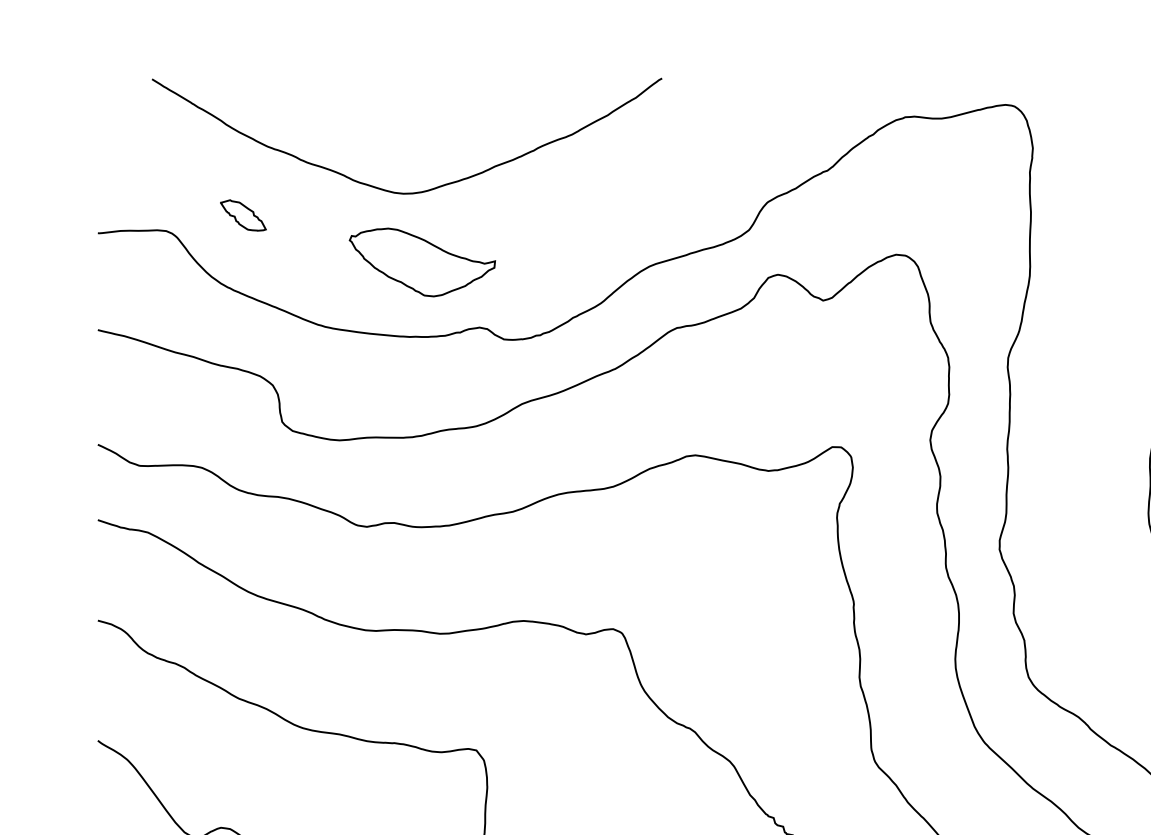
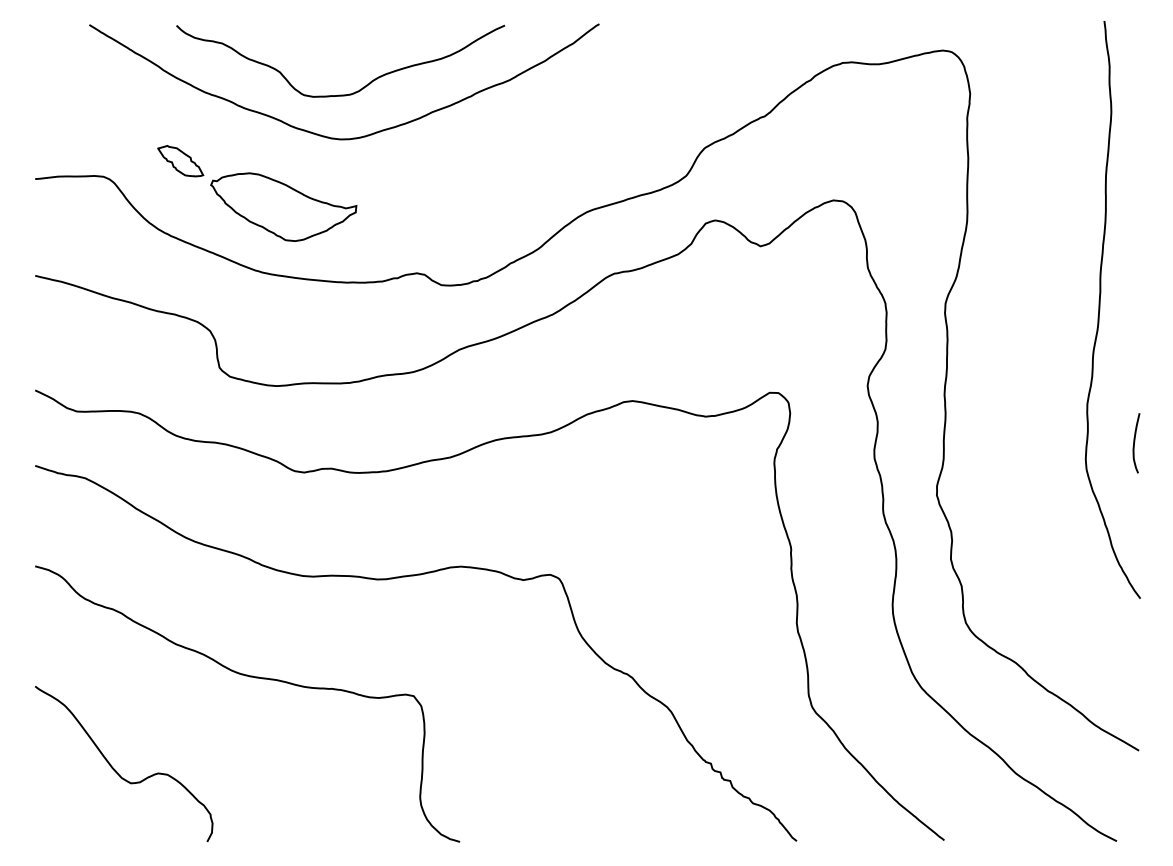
curve: (403, 148) -> (340, 94), added
part: (422, 261) -> (283, 206), moved

